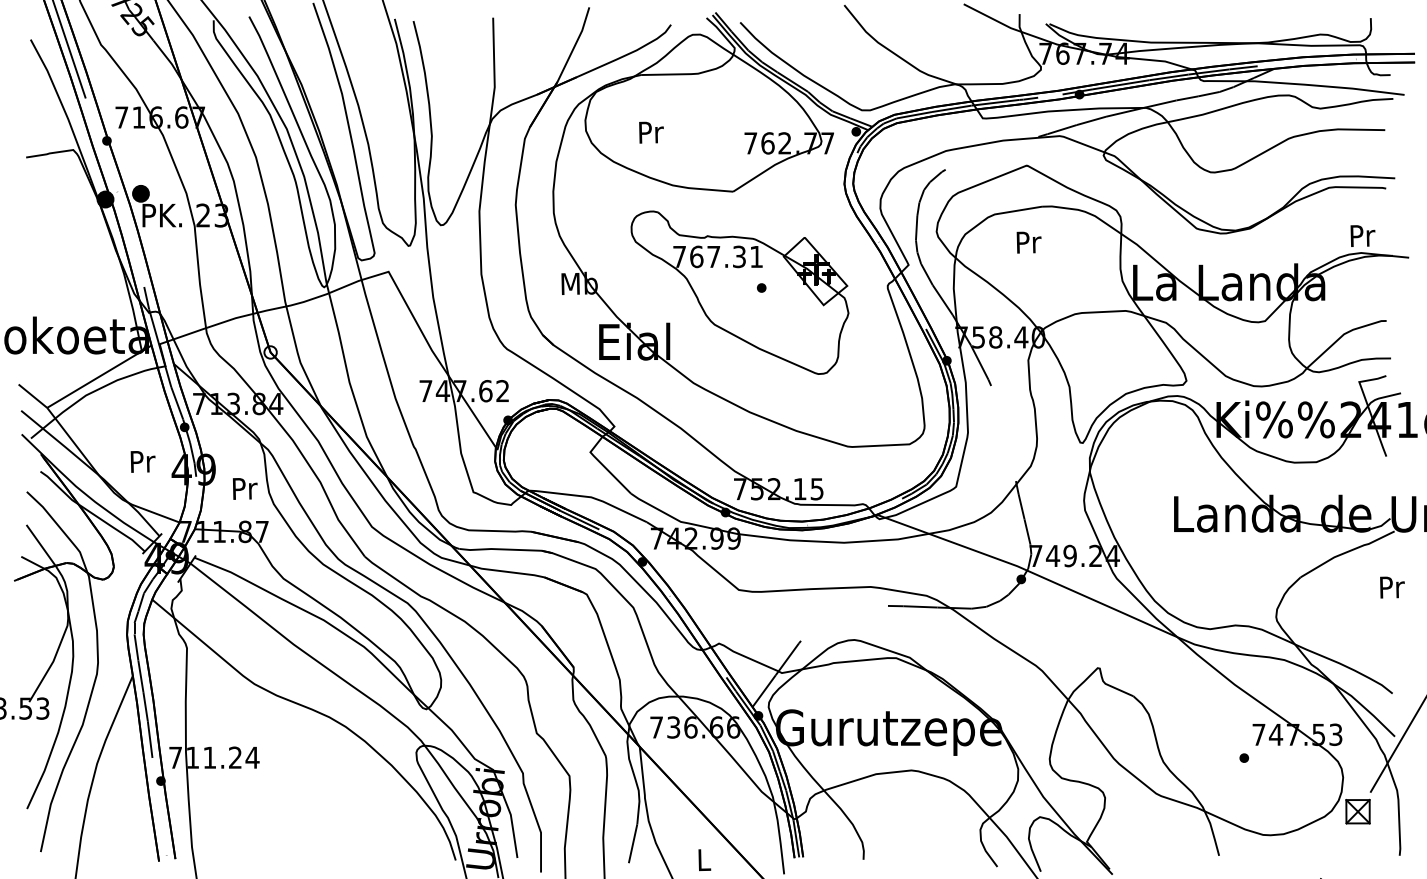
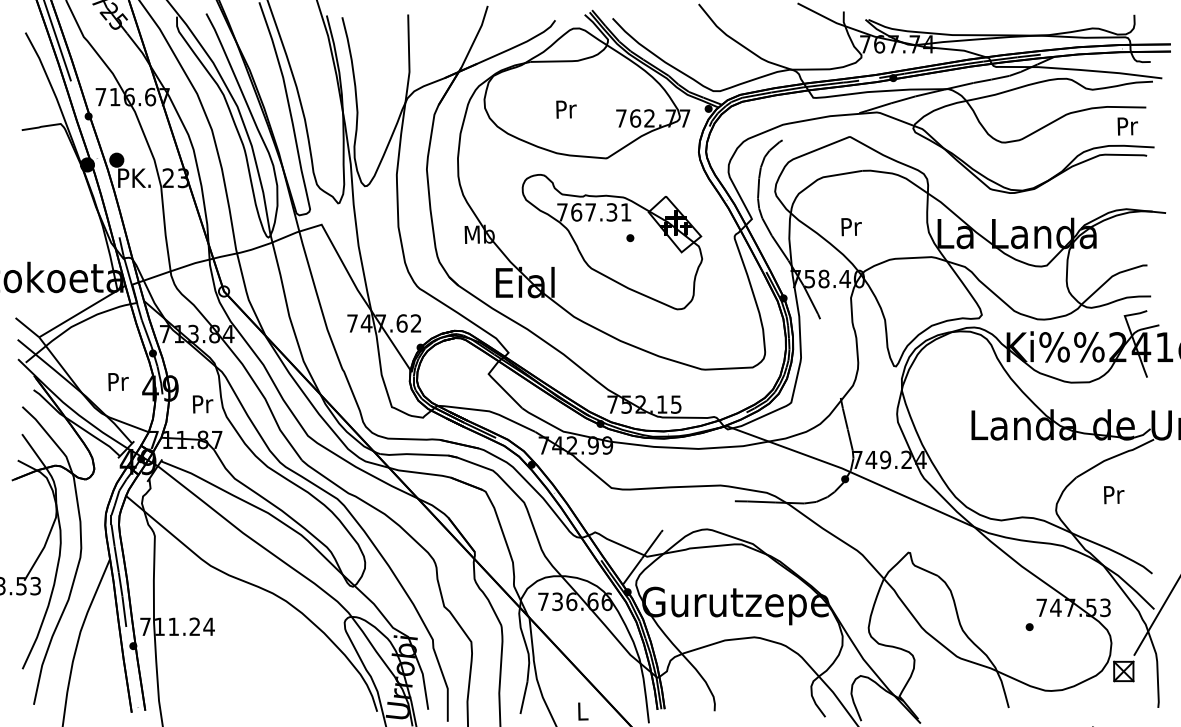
text: (651, 132) -> (566, 109), moved
text: (1362, 235) -> (1127, 126), moved
text: (1028, 242) -> (851, 226), moved
text: (1392, 587) -> (1114, 495), moved

